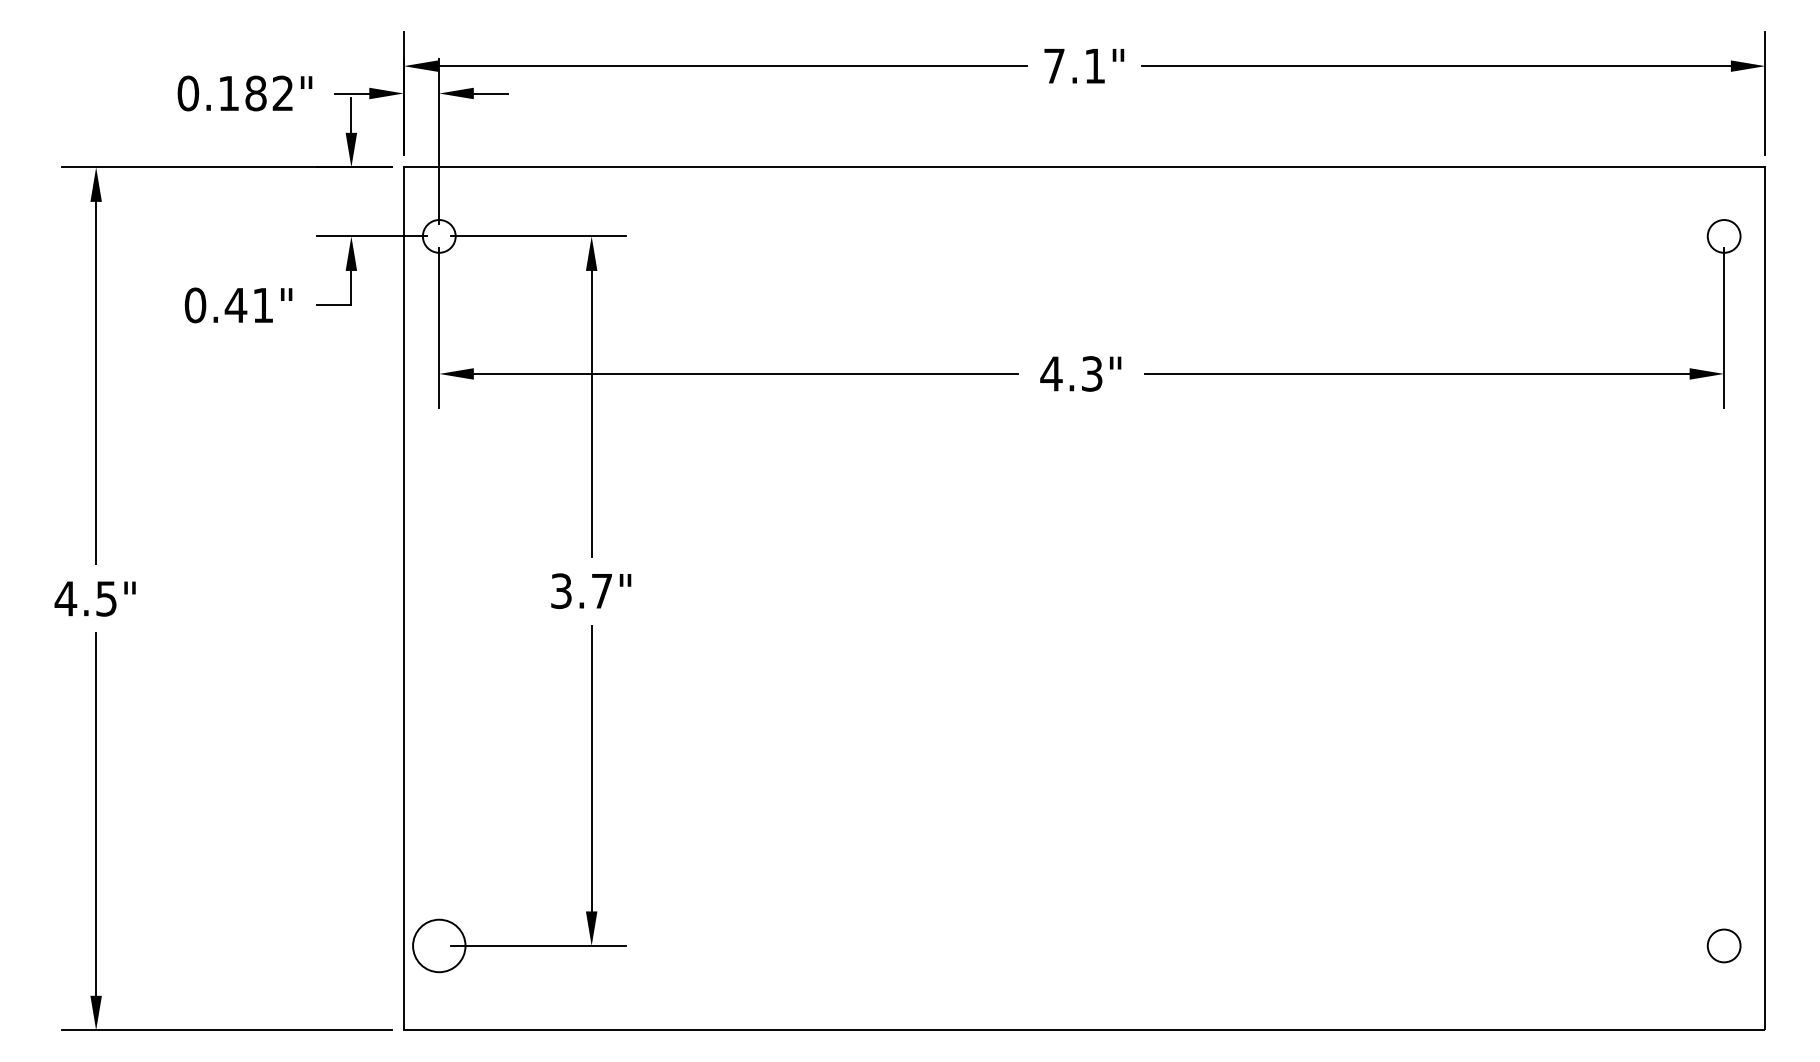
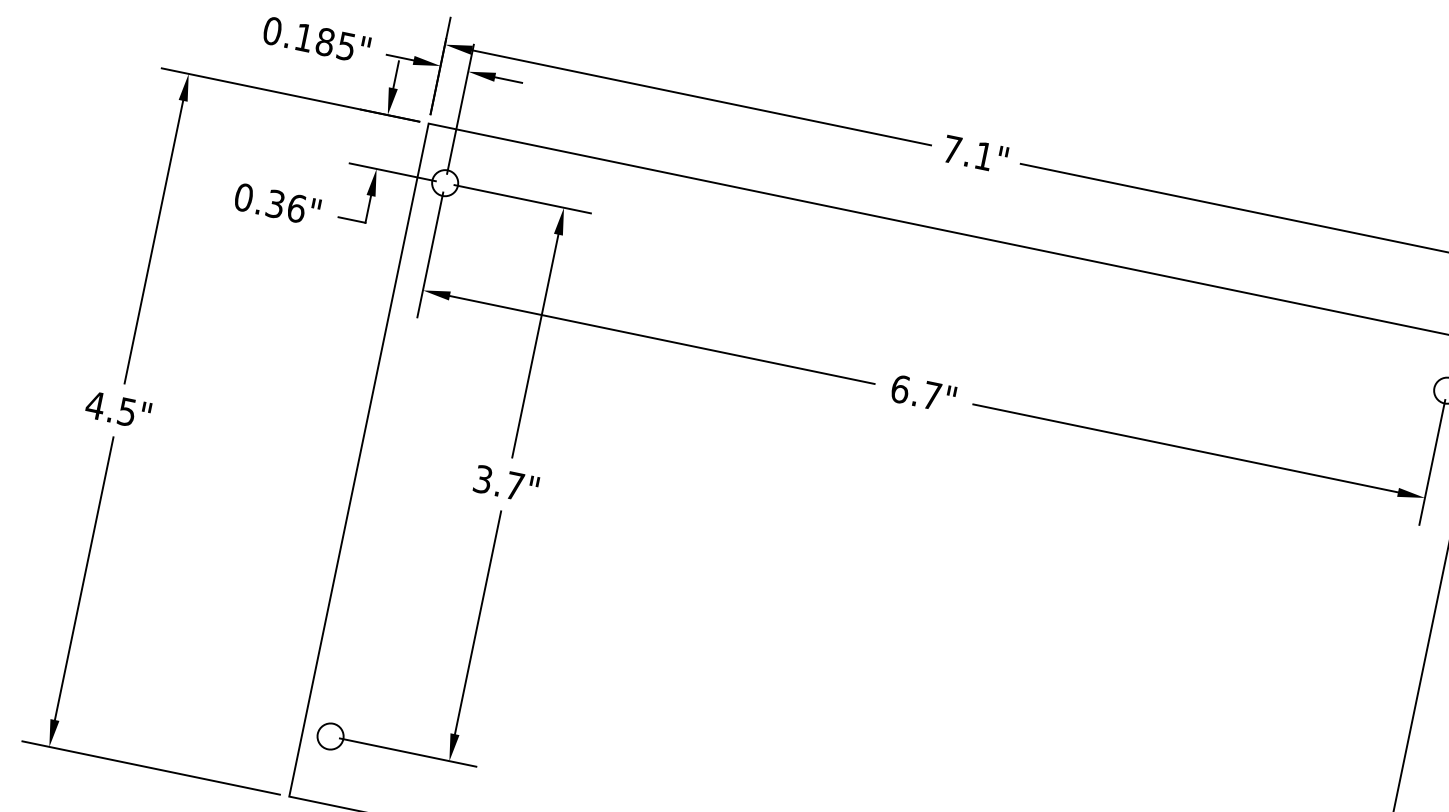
text: (282, 93) -> (345, 46), 0.182" -> 0.185"
text: (249, 305) -> (286, 206), 0.41" -> 0.36"
text: (1071, 373) -> (916, 392), 4.3" -> 6.7"
circle: (438, 945) -> (330, 736), size x0.62

